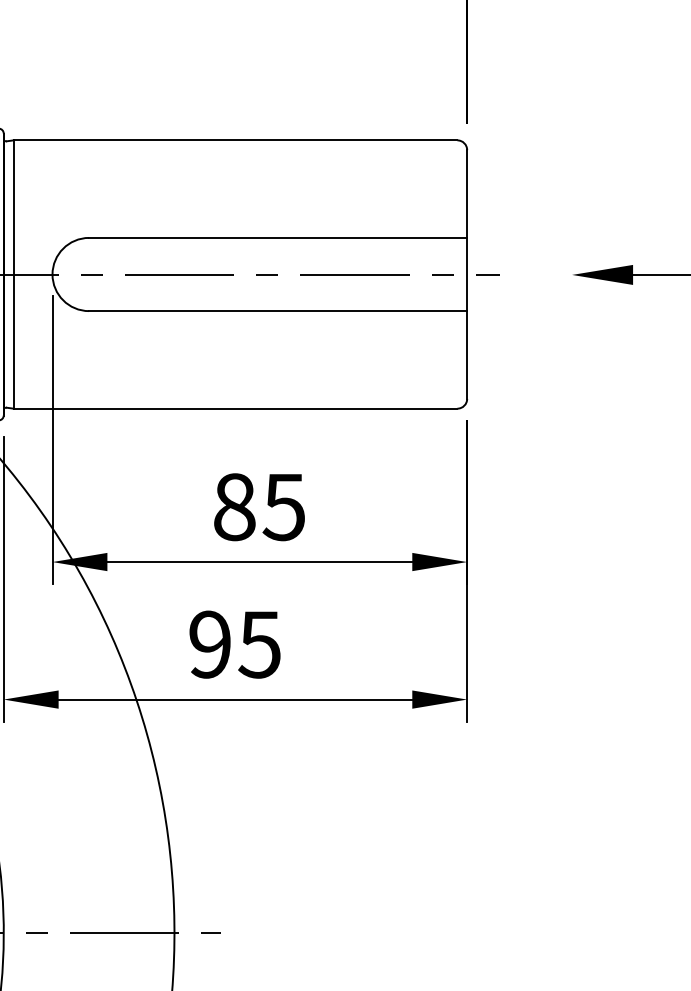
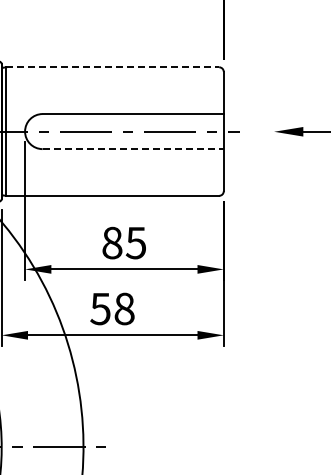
line: (237, 140) -> (113, 67), solid -> dashed
line: (278, 311) -> (133, 149), solid -> dashed
text: (234, 643) -> (112, 308), 95 -> 58

